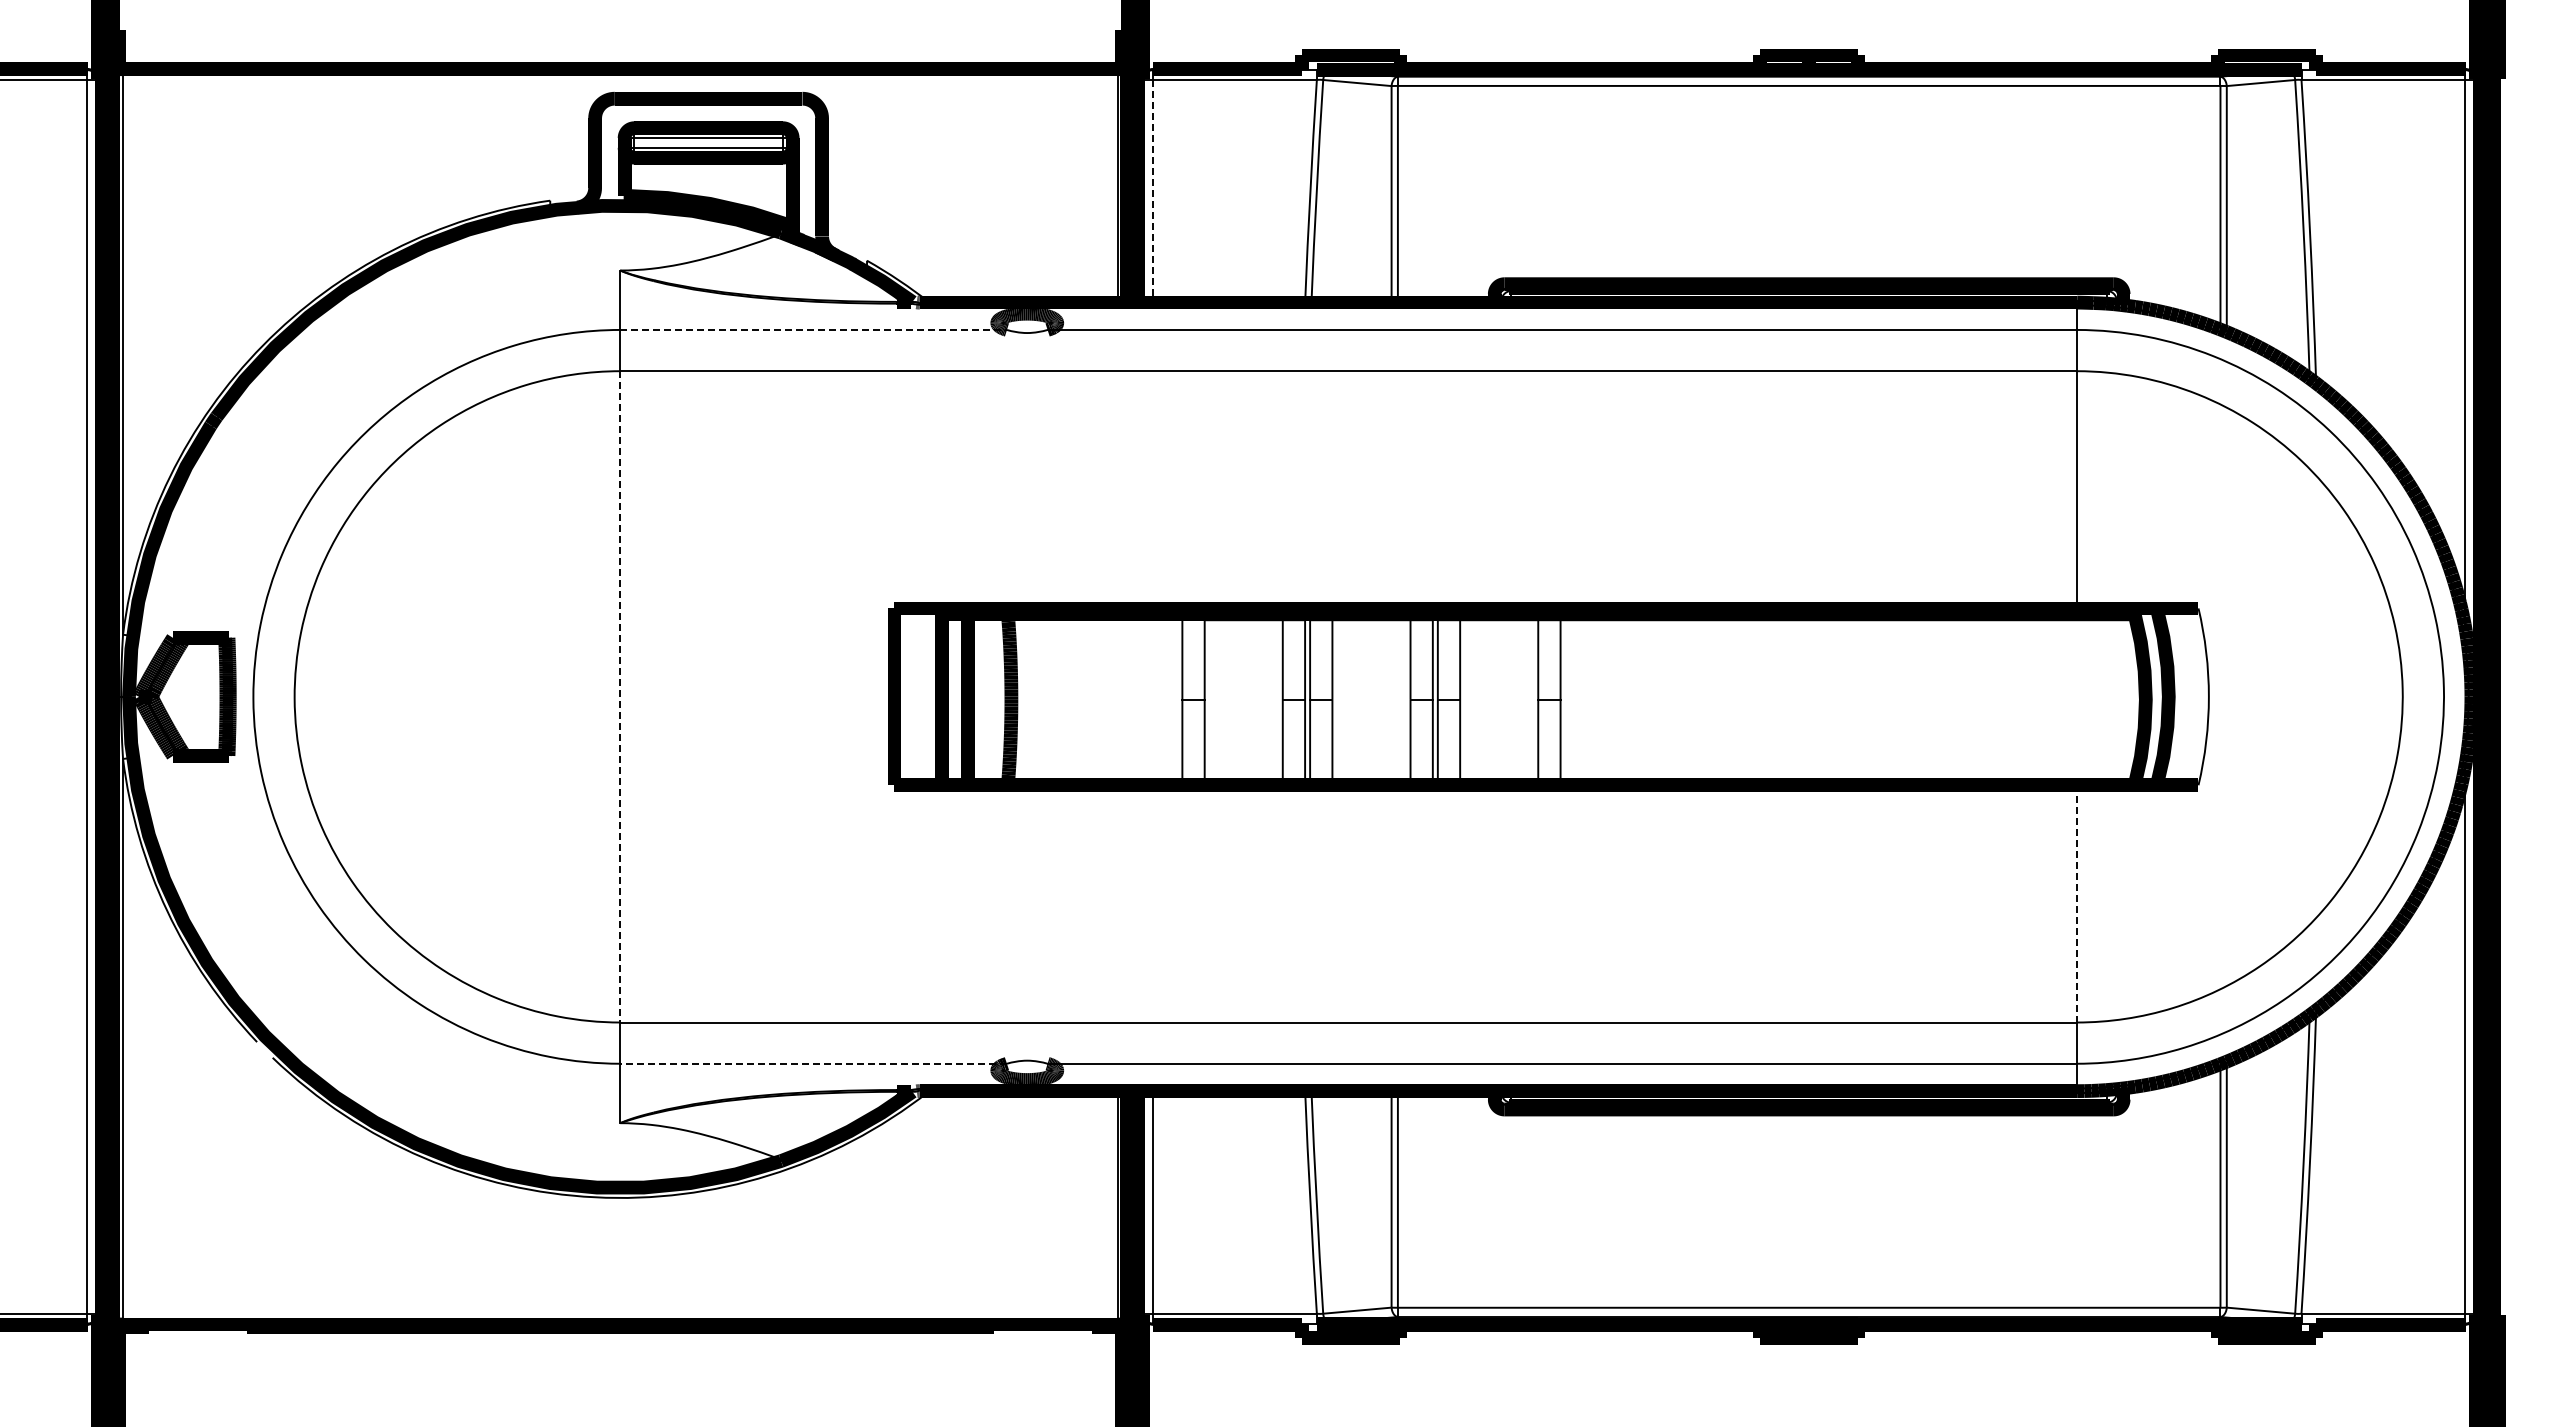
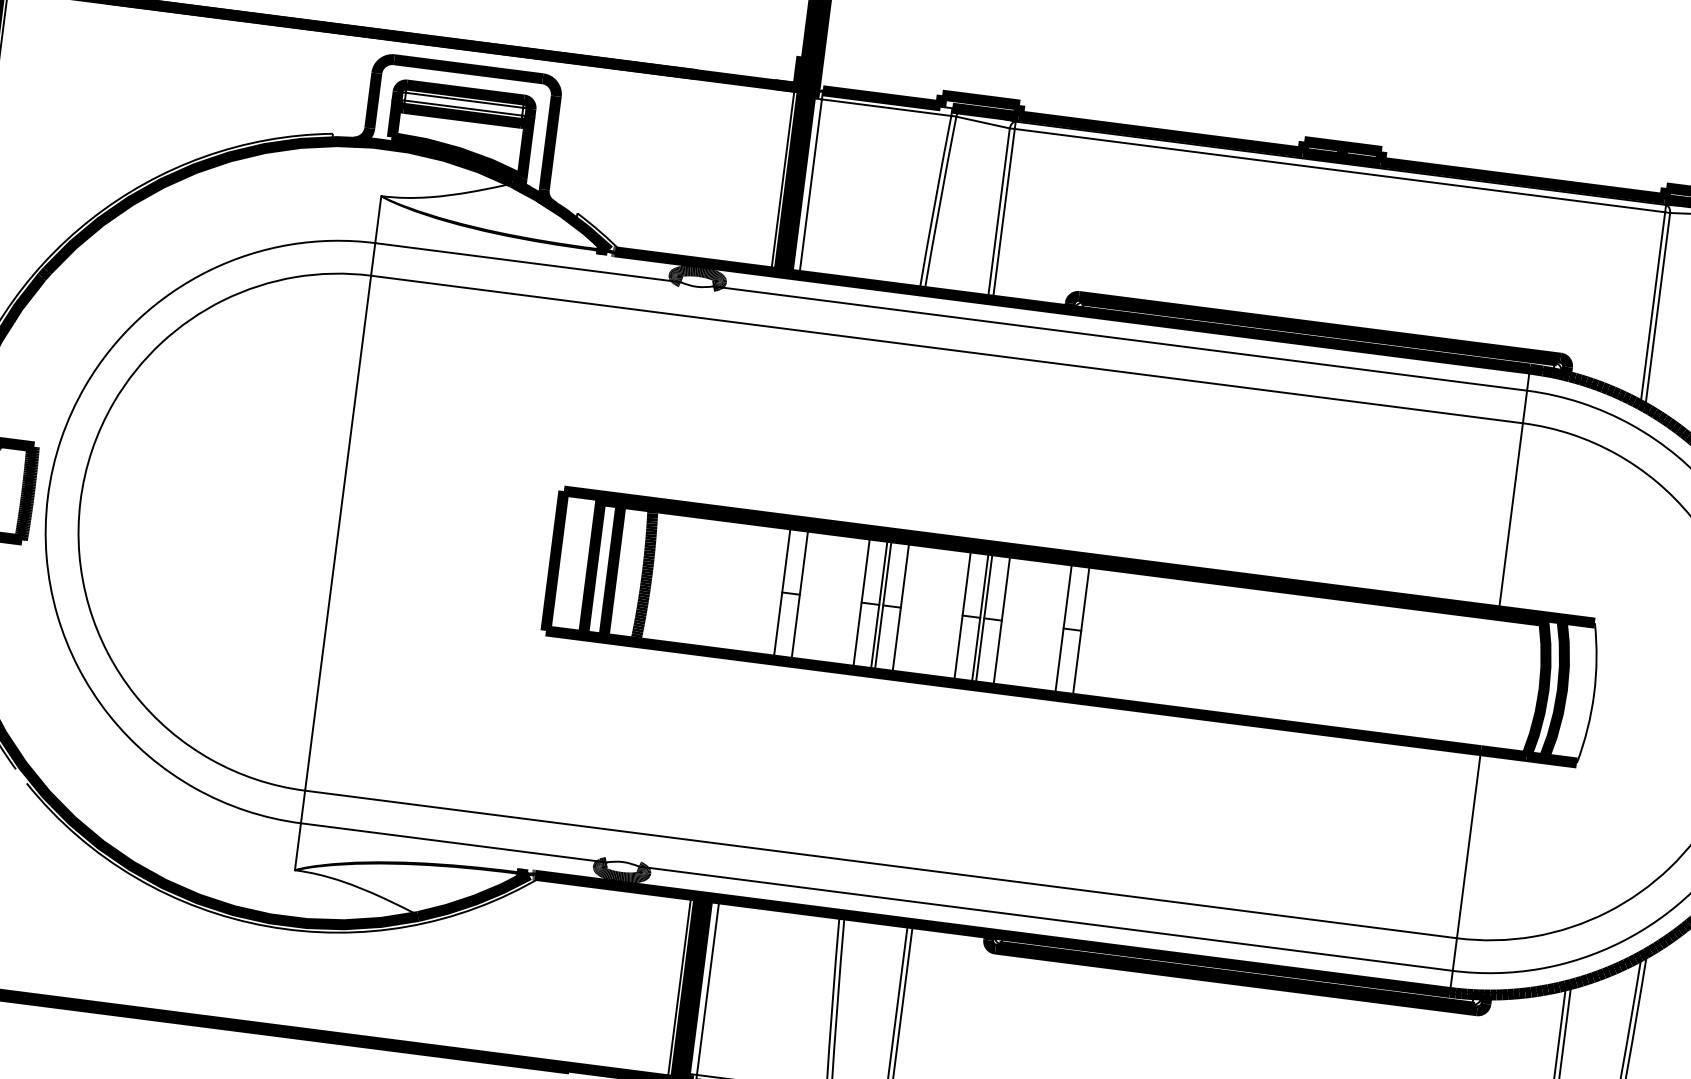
line: (1153, 191) -> (810, 187), dashed -> solid
line: (814, 329) -> (528, 262), dashed -> solid
line: (620, 696) -> (338, 532), dashed -> solid
line: (2077, 903) -> (1469, 844), dashed -> solid
line: (813, 1063) -> (453, 842), dashed -> solid

